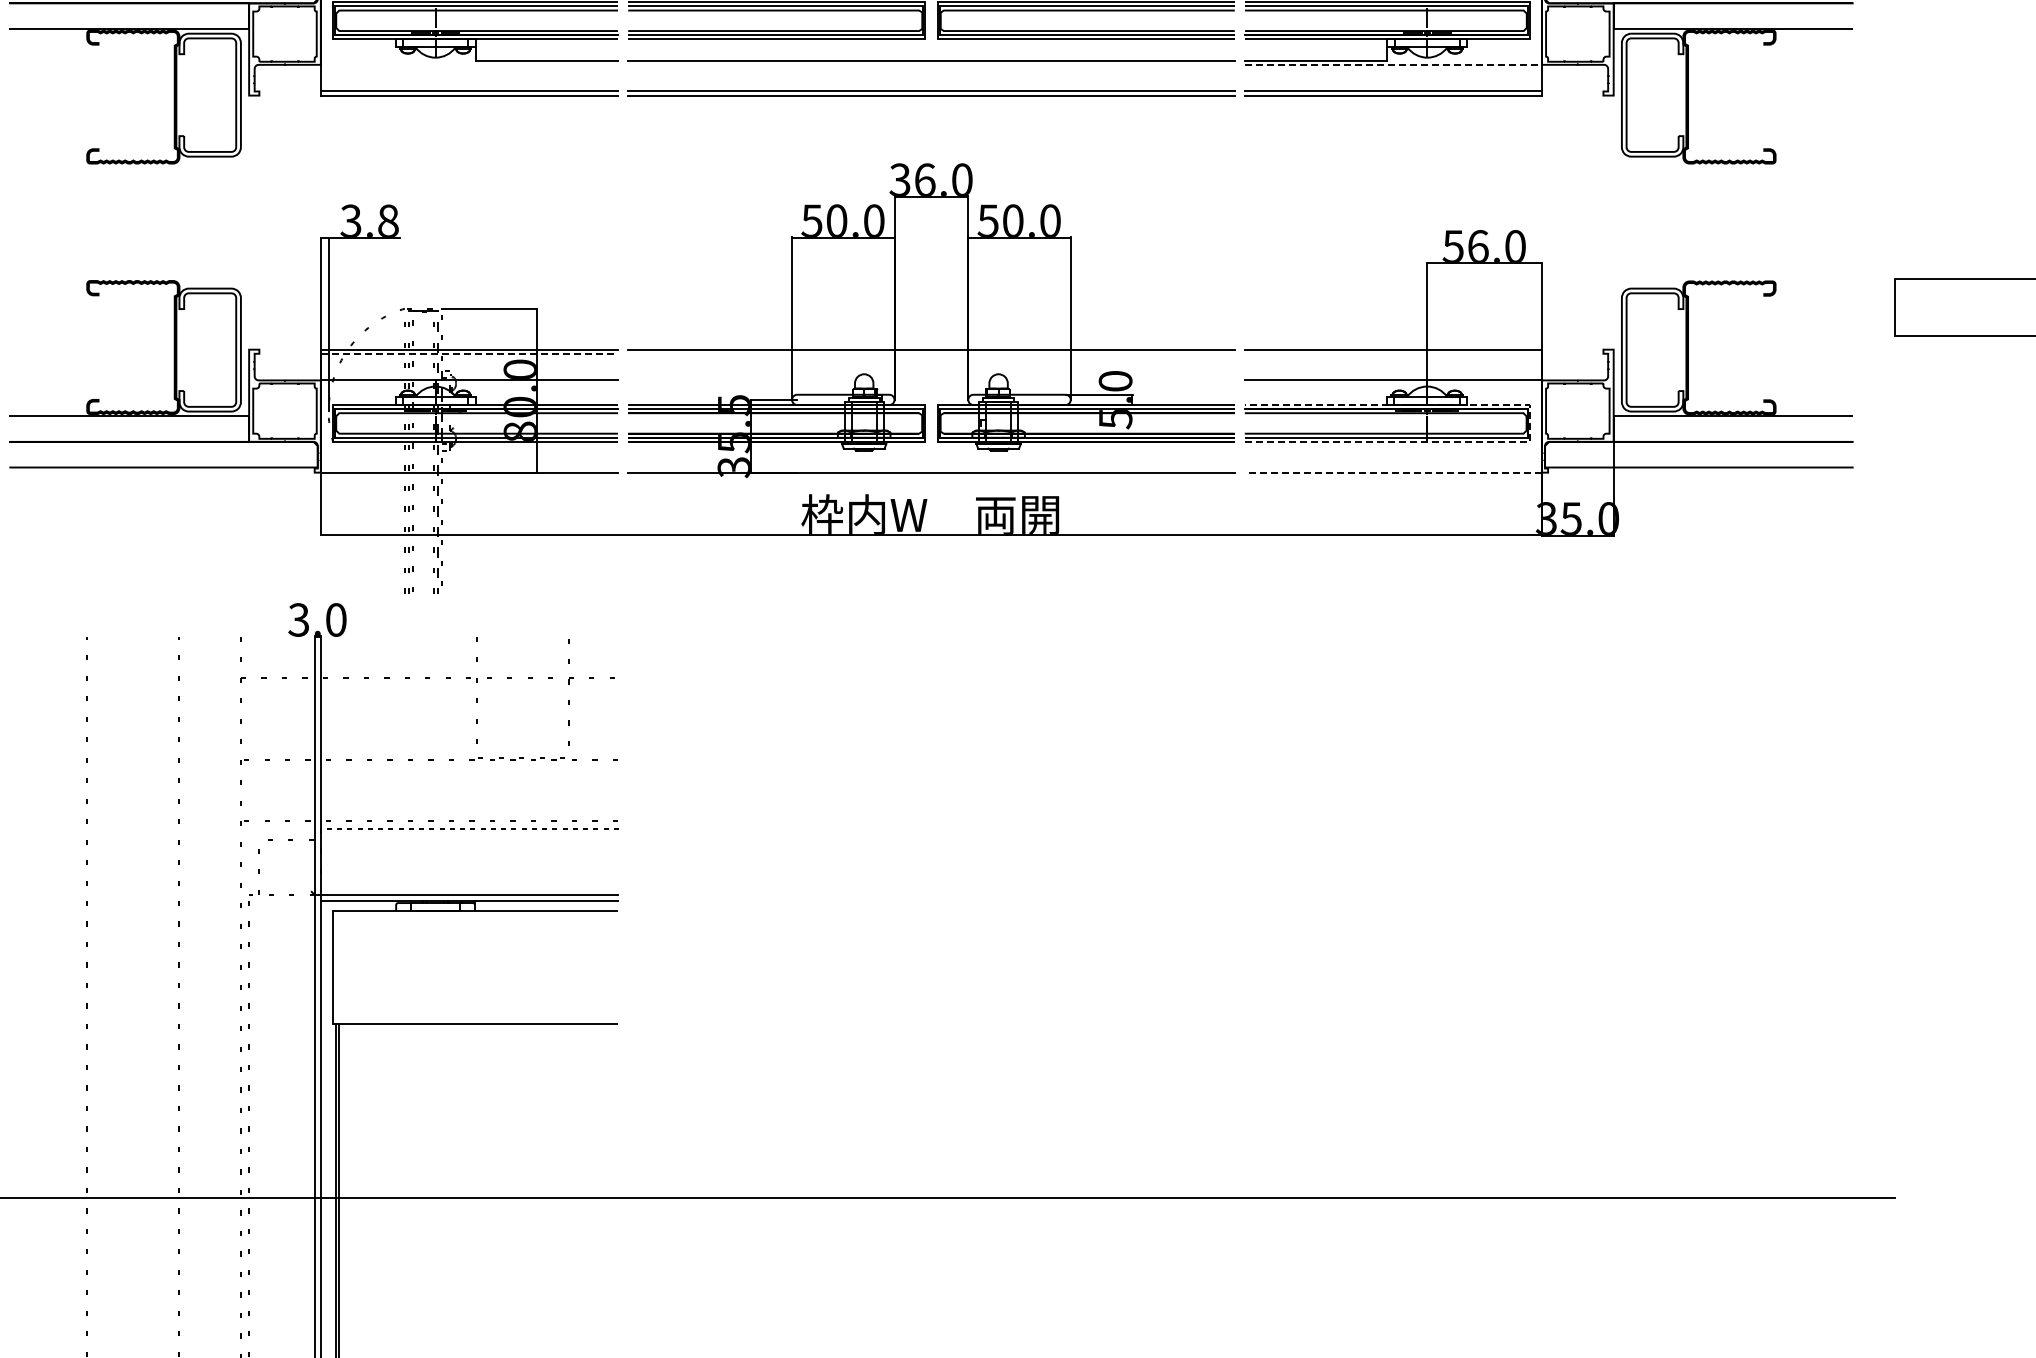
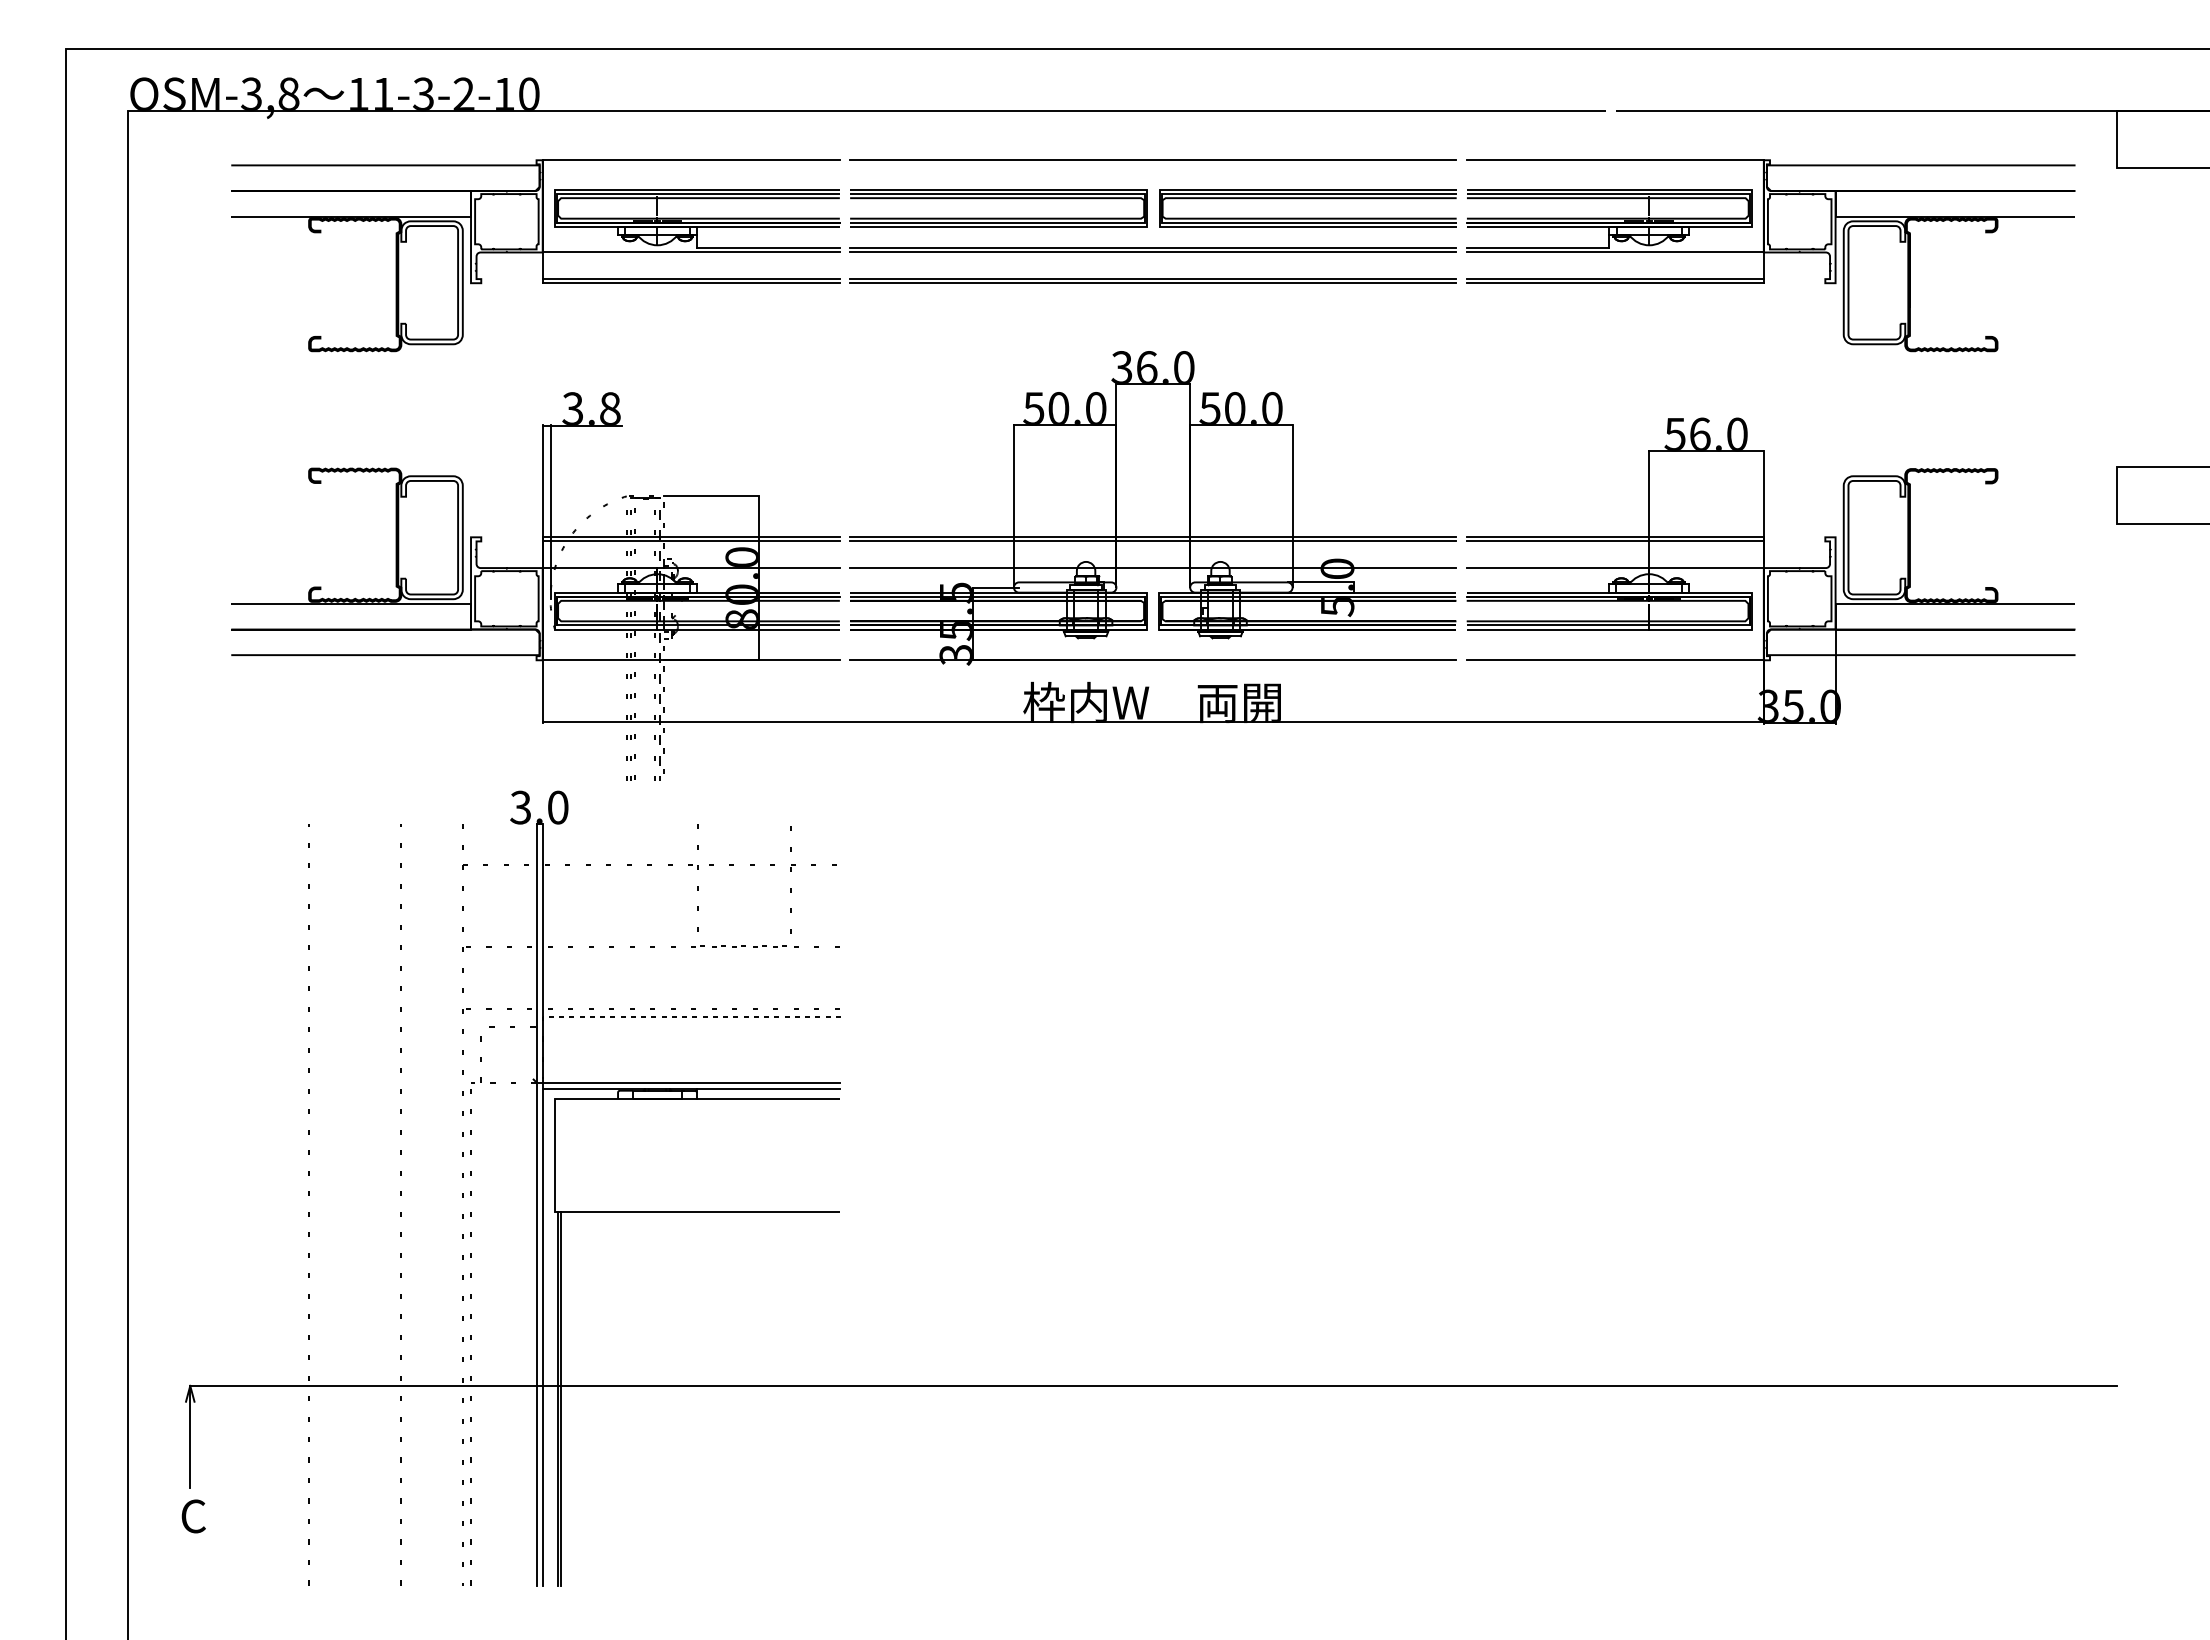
line: (468, 64) -> (690, 252), added
line: (931, 64) -> (1153, 252), added
line: (1393, 64) -> (1615, 252), dashed -> solid
line: (469, 353) -> (691, 541), dashed -> solid
line: (931, 353) -> (1153, 541), added
line: (1392, 353) -> (1614, 541), added
line: (931, 380) -> (1153, 568), added
line: (1529, 422) -> (1751, 610), dashed -> solid
line: (1393, 472) -> (1615, 660), dashed -> solid

